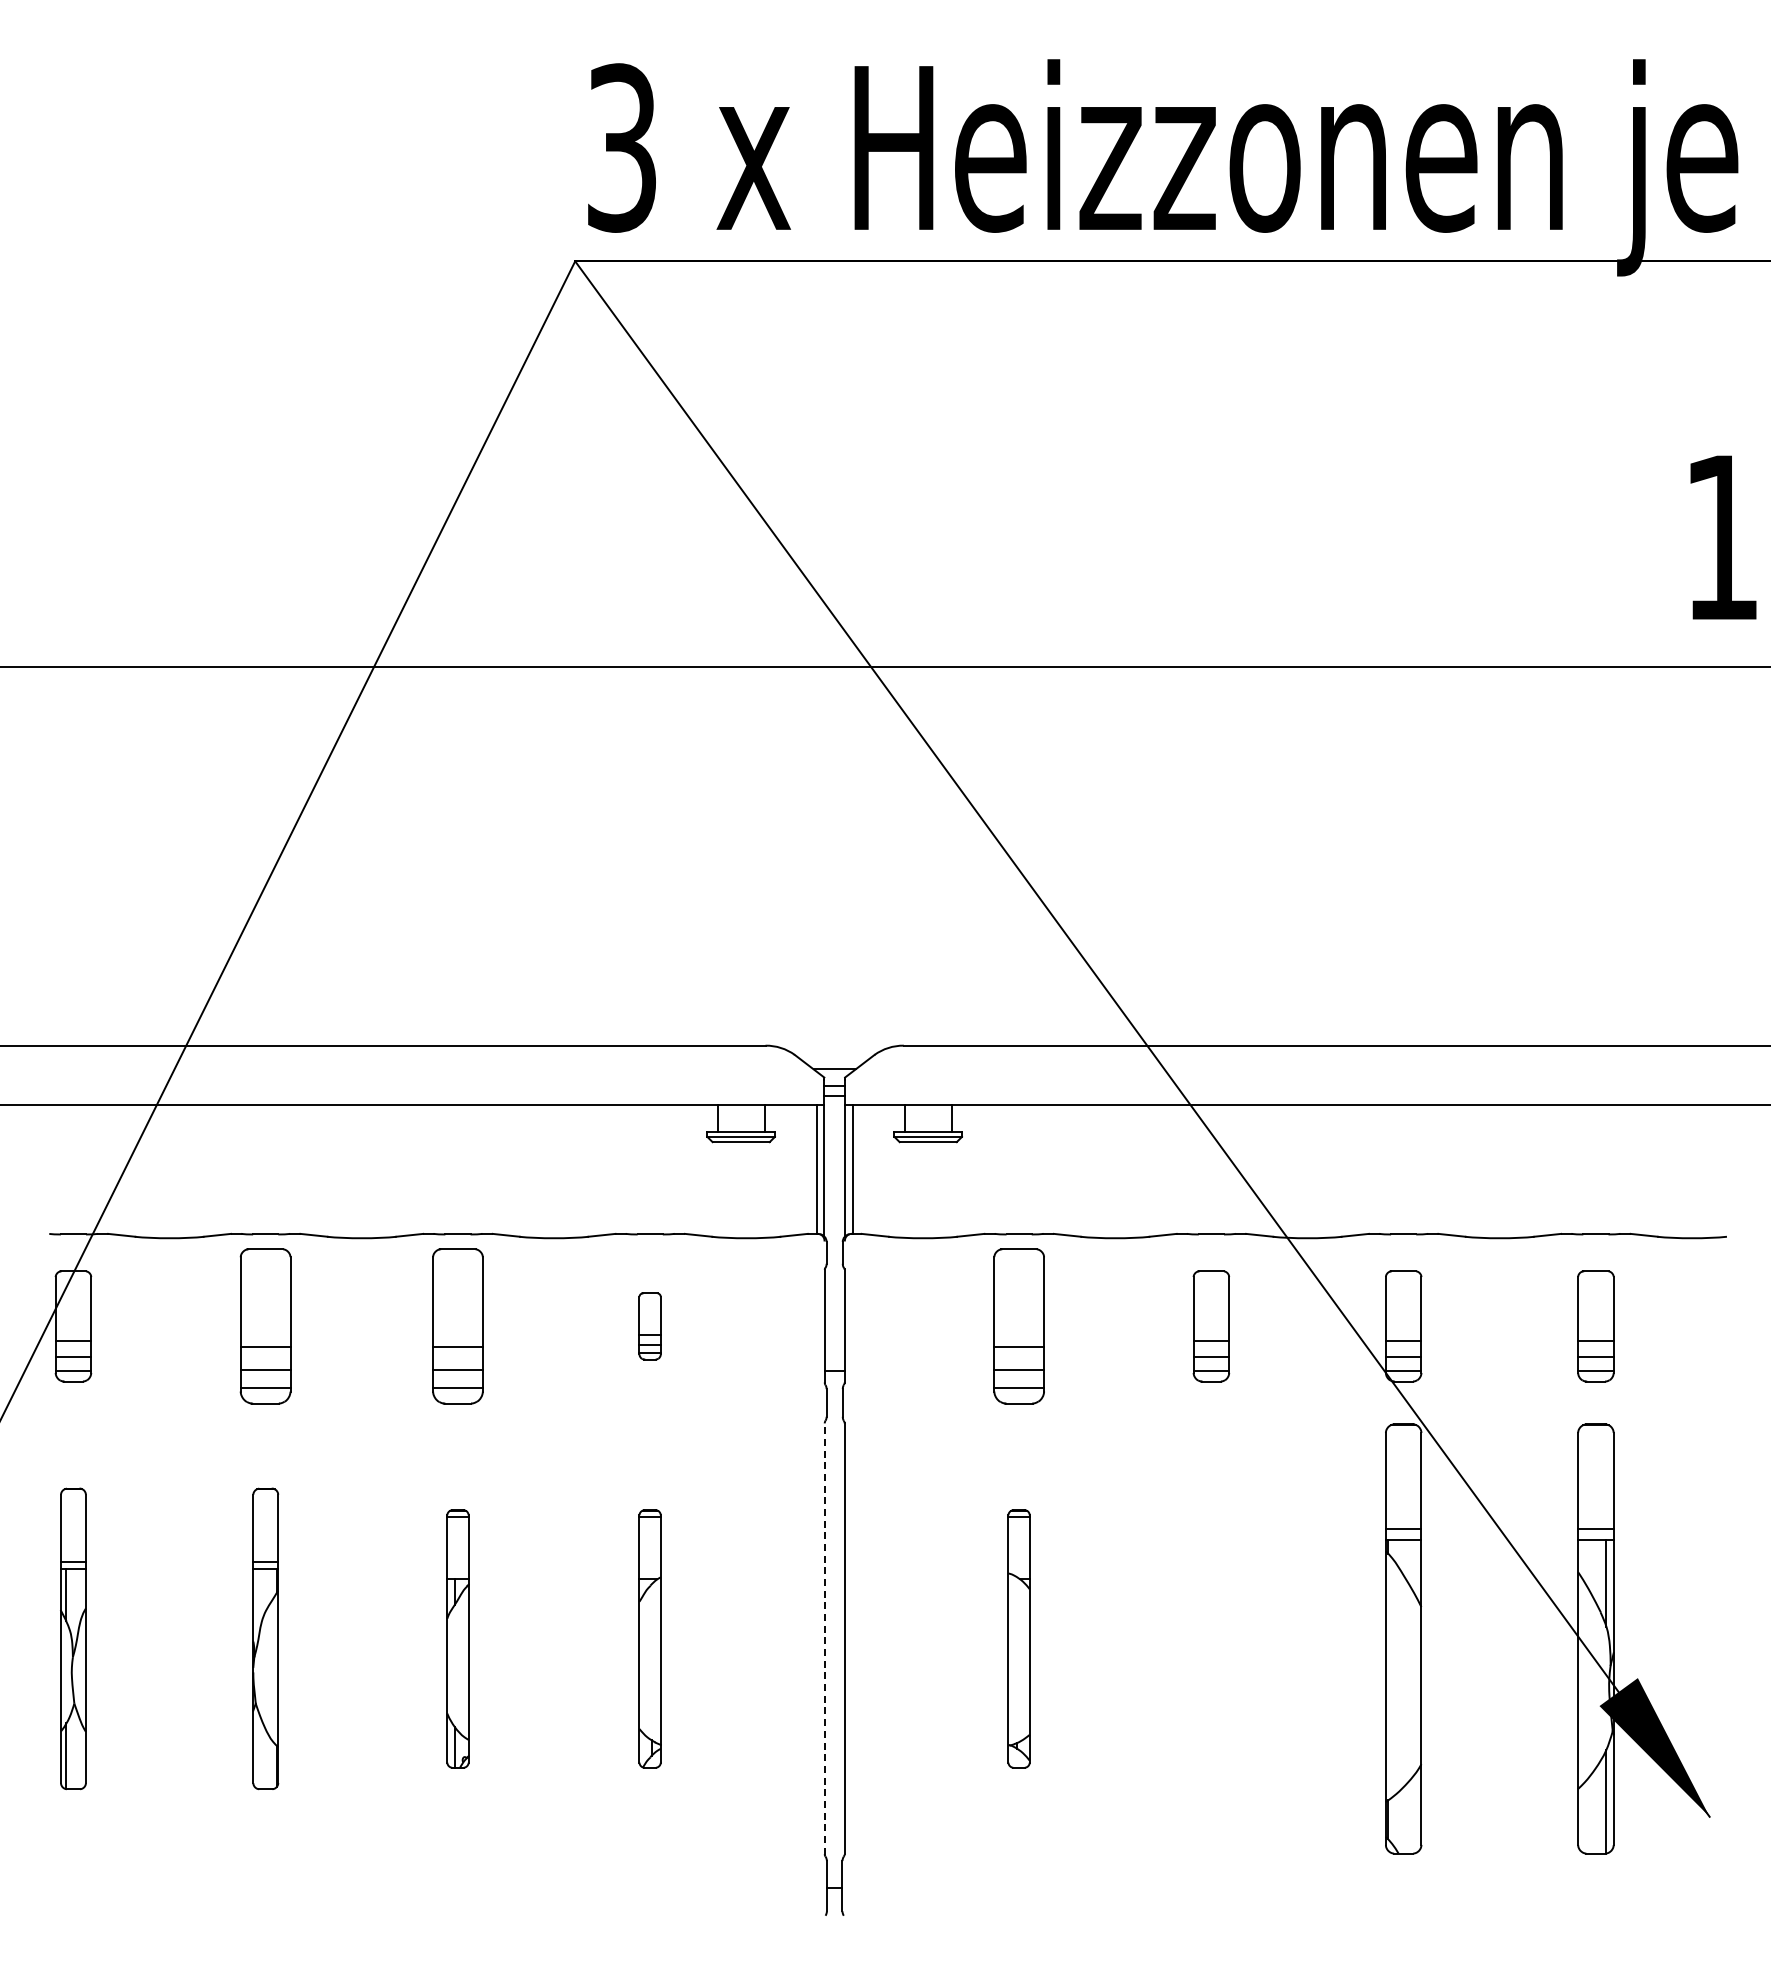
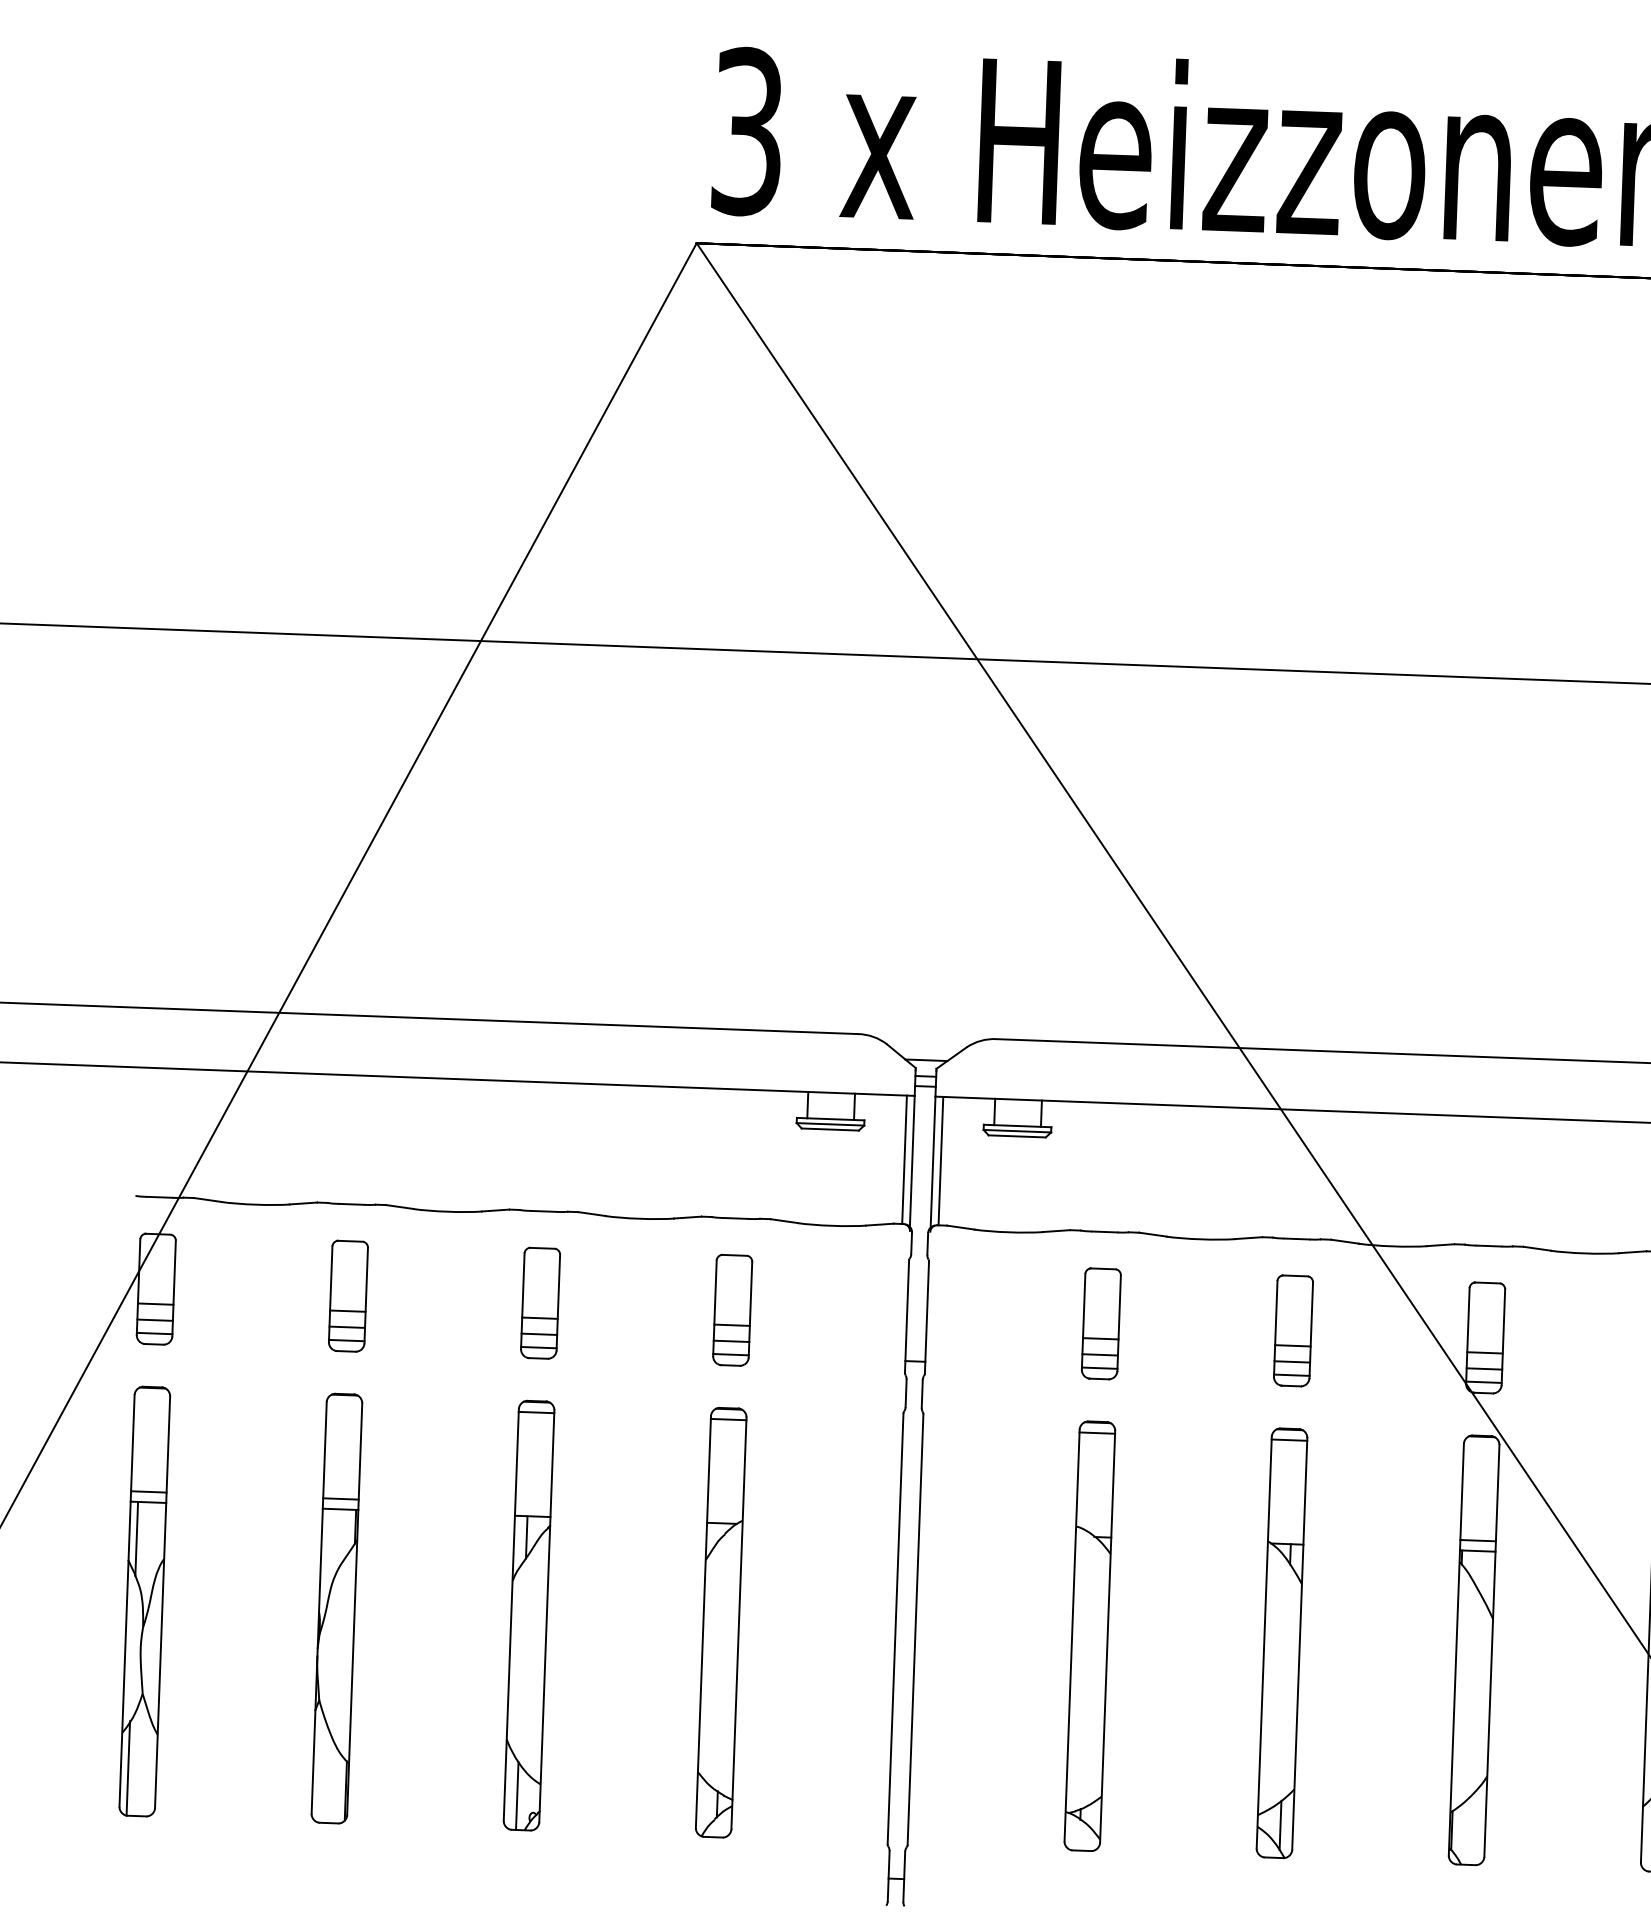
part: (265, 1326) -> (348, 1296), size x0.71
part: (457, 1326) -> (540, 1303), size x0.71
part: (649, 1326) -> (731, 1310), size x1.67
part: (1018, 1326) -> (1100, 1323), size x0.71
part: (73, 1638) -> (144, 1601), size x1.43
part: (265, 1638) -> (336, 1608), size x1.43
part: (457, 1638) -> (528, 1615), size x1.67
part: (649, 1638) -> (720, 1622), size x1.67
line: (824, 1638) -> (895, 1628), dashed -> solid
part: (1018, 1638) -> (1089, 1635), size x1.67
part: (1211, 1638) -> (1282, 1642), added

